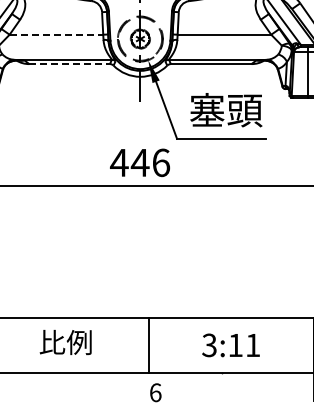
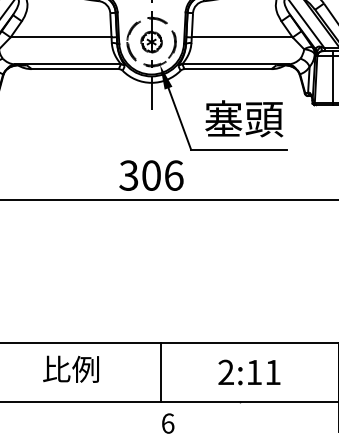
line: (56, 34) -> (61, 37), dashed -> solid
line: (70, 64) -> (76, 69), dashed -> solid
text: (129, 162) -> (139, 175), 446 -> 306
text: (209, 345) -> (226, 372), 3:11 -> 2:11

